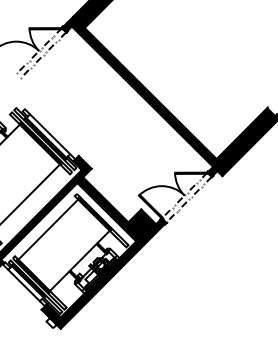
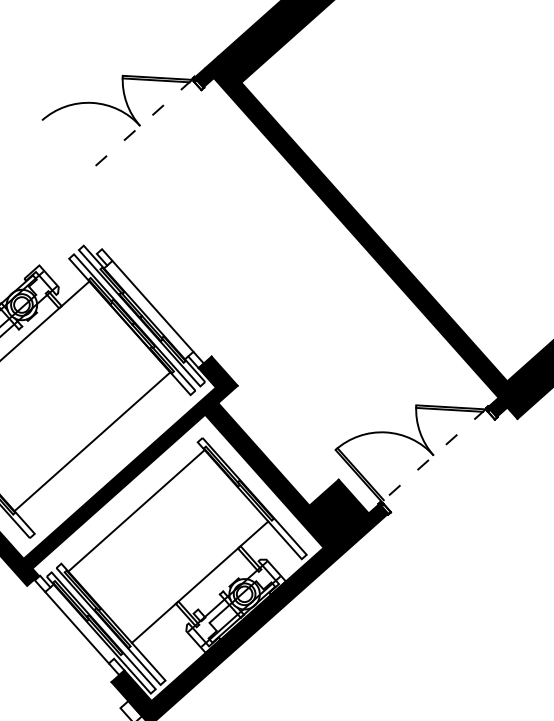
line: (43, 55) -> (149, 136), removed
line: (188, 199) -> (441, 464), removed

